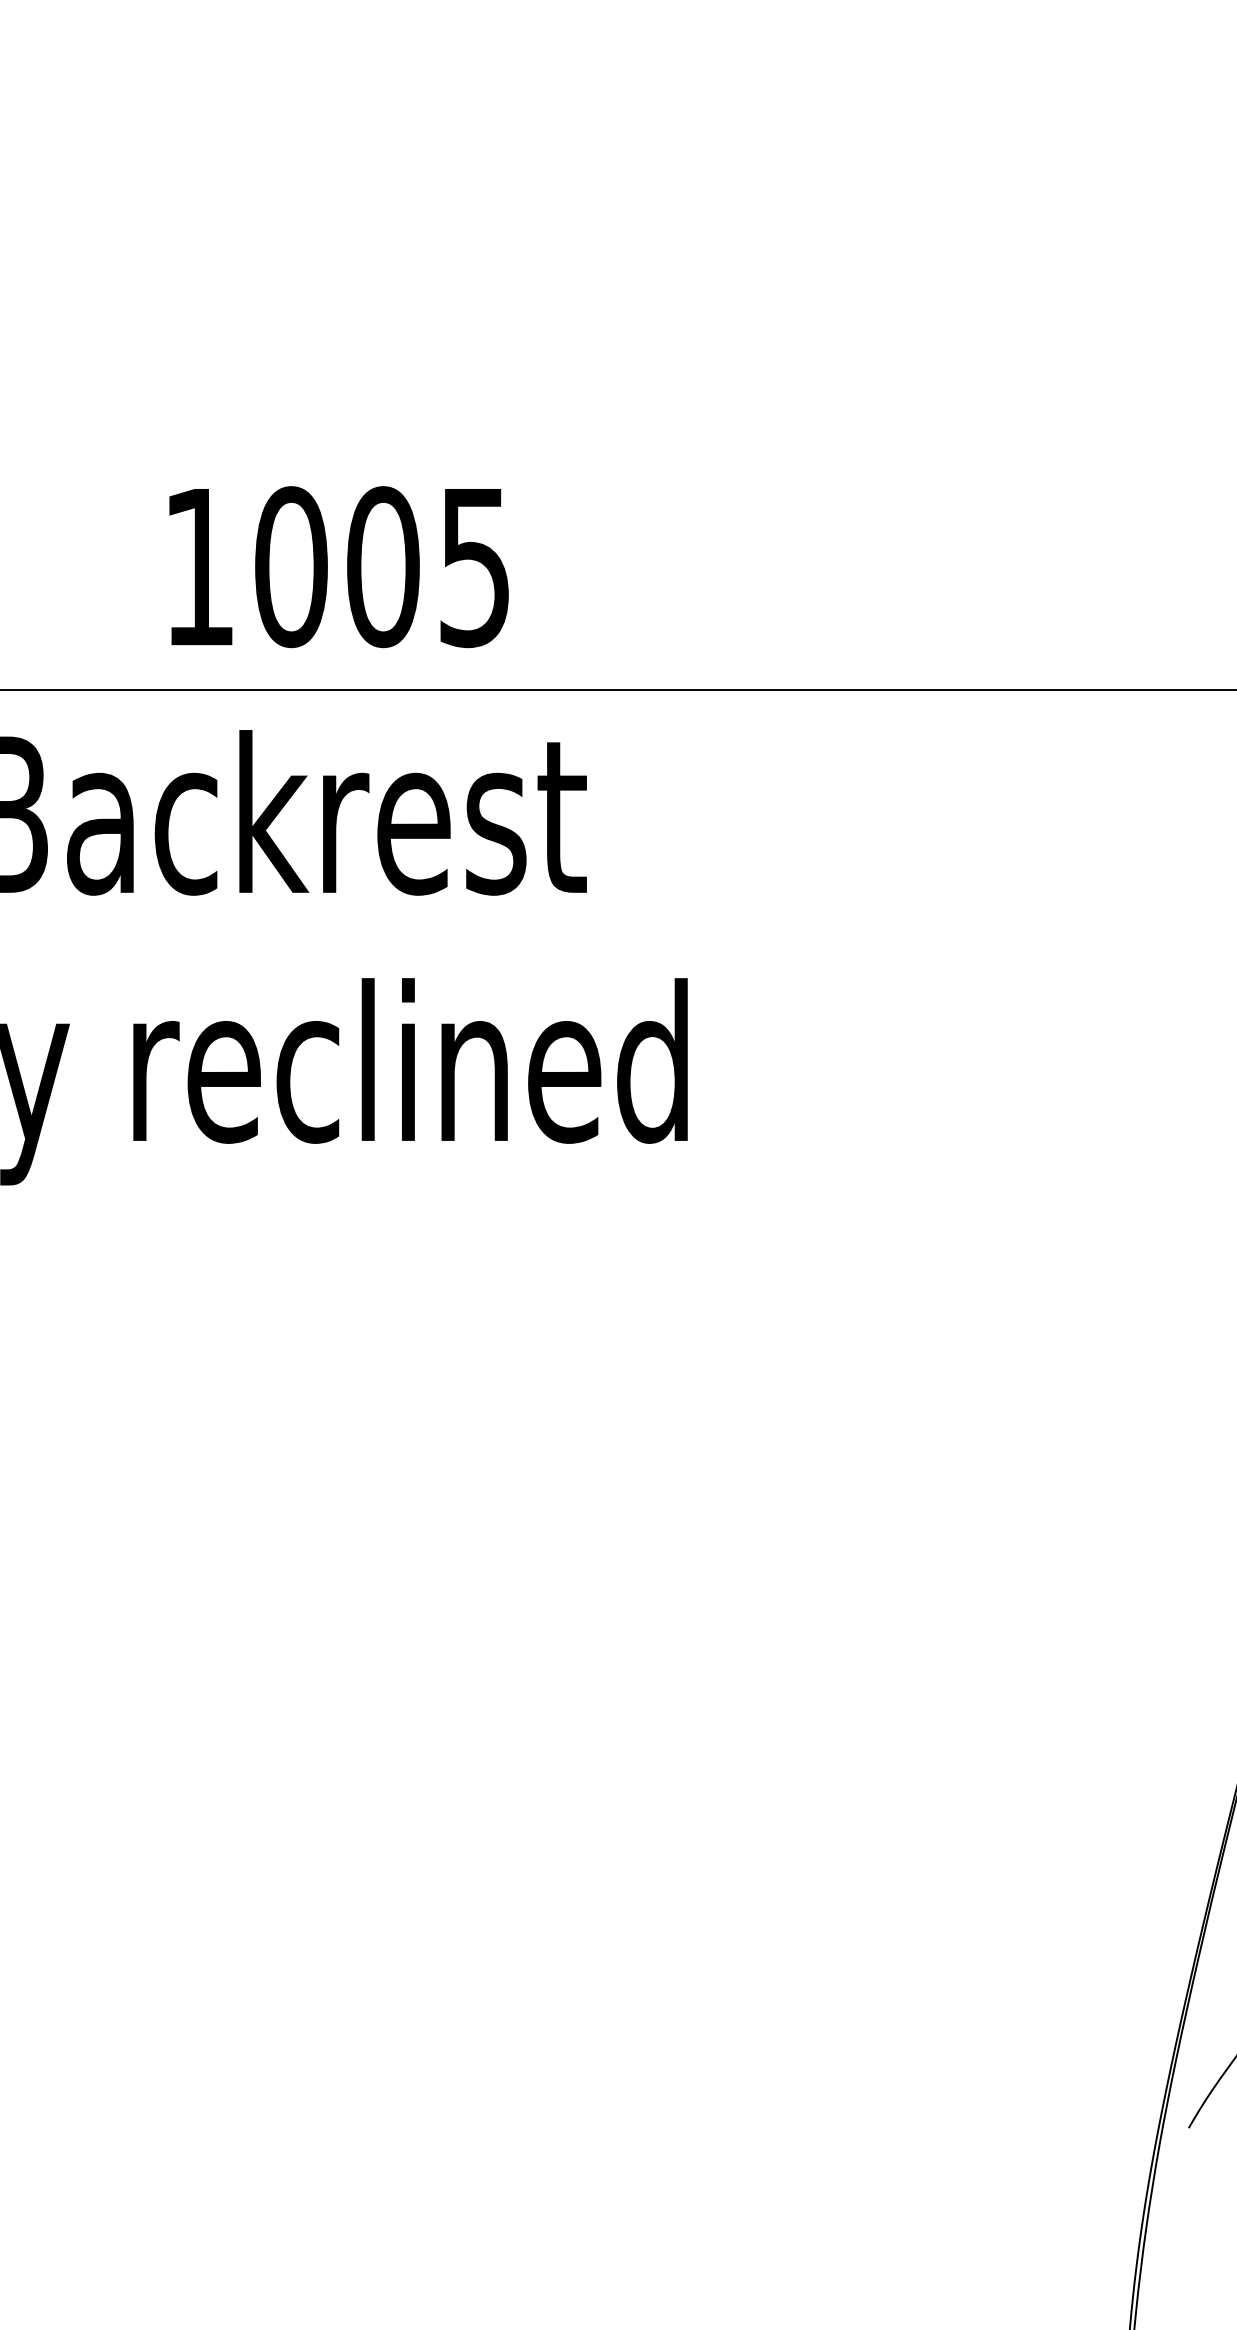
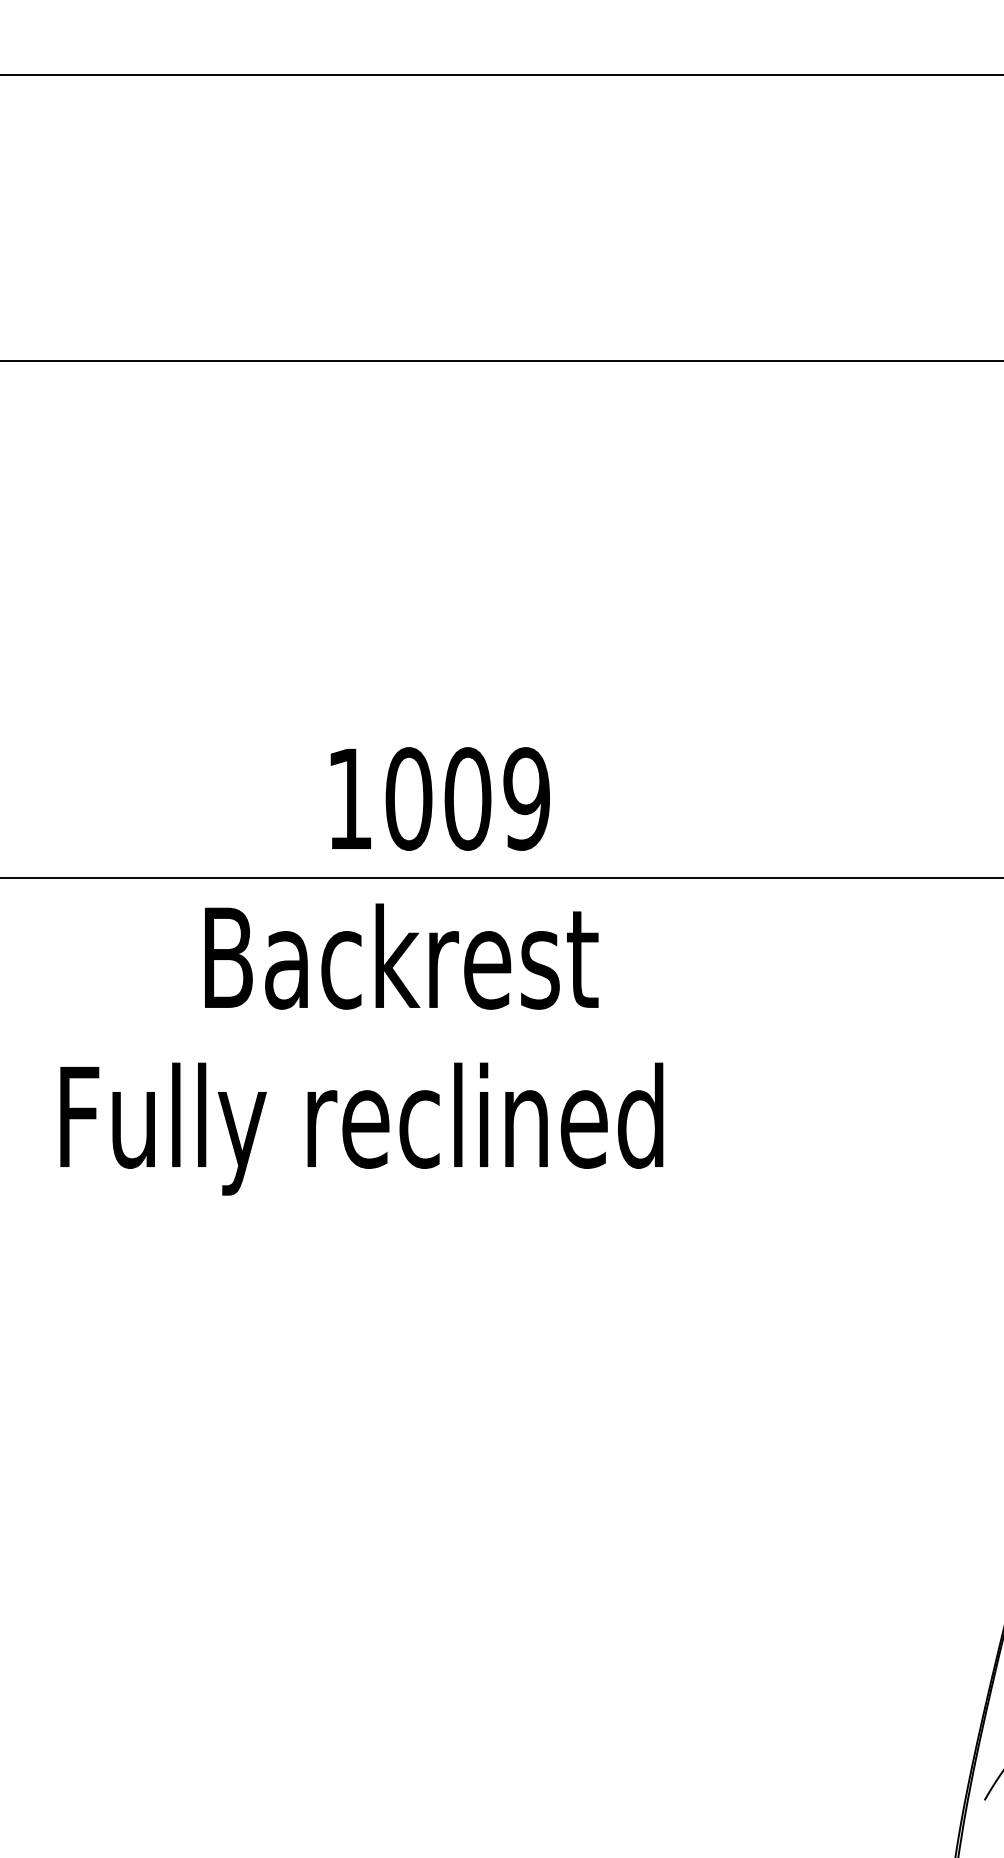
text: (474, 566) -> (526, 798), 1005 -> 1009

